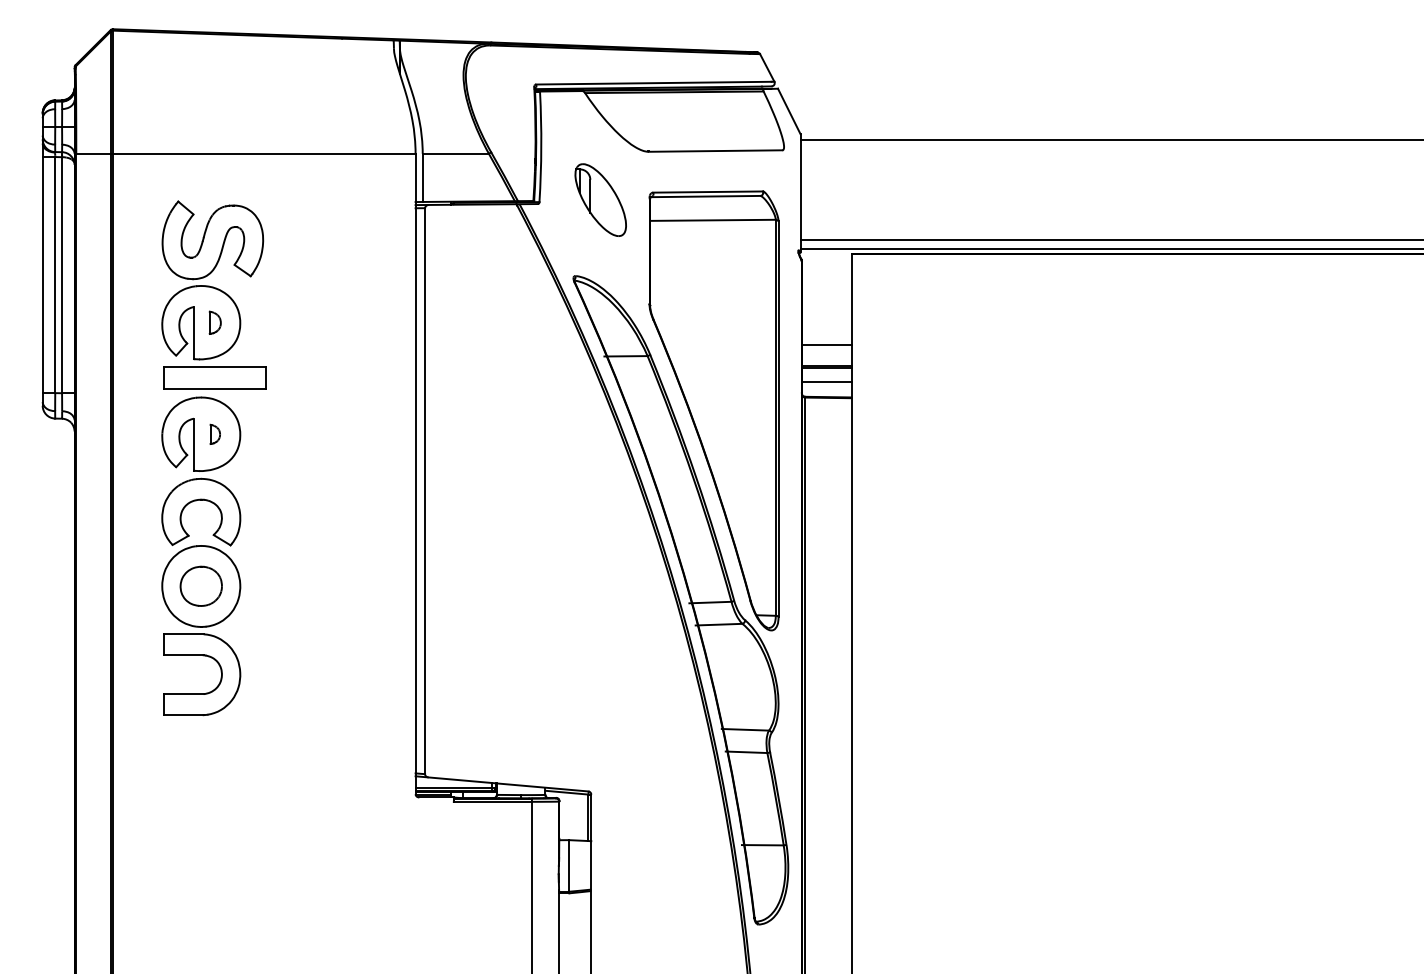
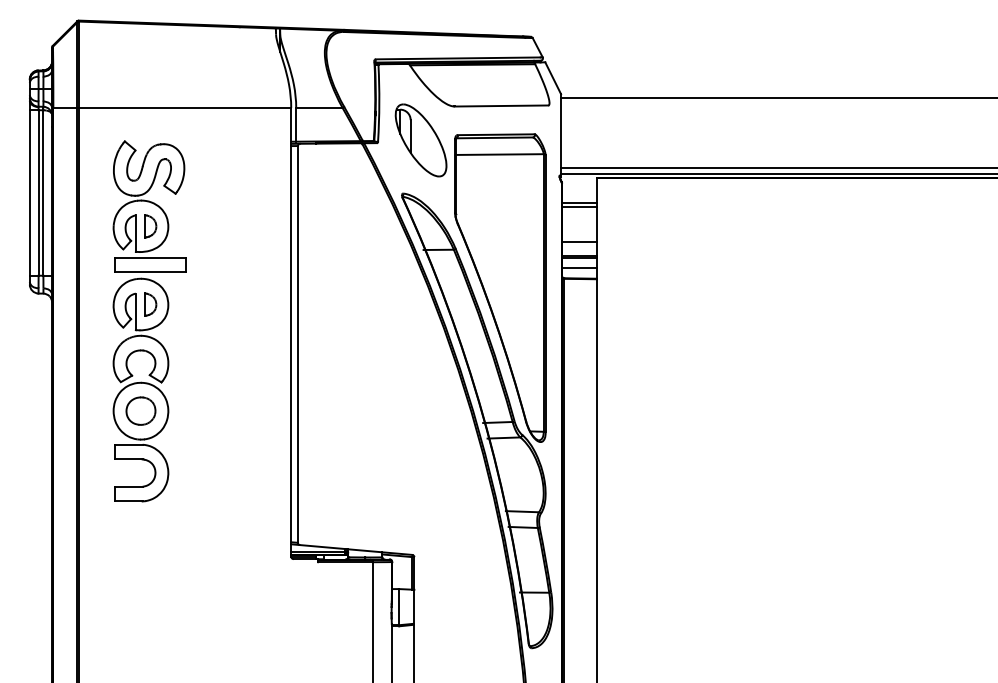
part: (600, 199) -> (420, 139), size x1.43
line: (826, 289) -> (579, 203), added
line: (826, 295) -> (579, 207), added
part: (215, 322) -> (150, 226), size x1.43
part: (215, 434) -> (150, 304), size x1.67

